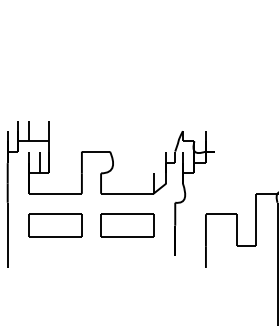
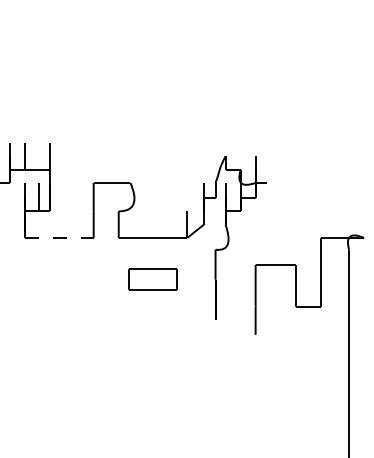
line: (55, 194) -> (59, 238), solid -> dashed
part: (55, 225) -> (59, 279), removed
part: (126, 225) -> (152, 279), size x0.7

